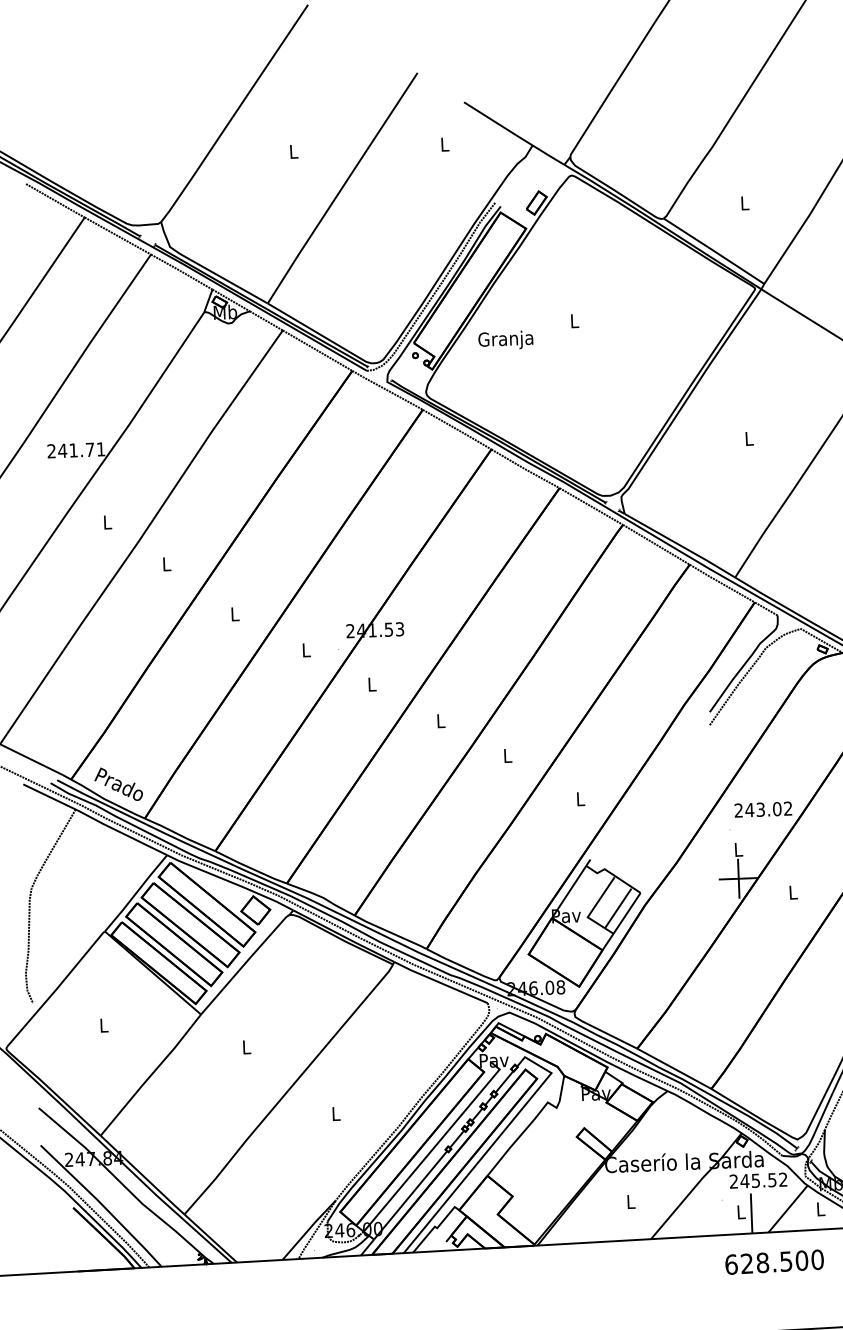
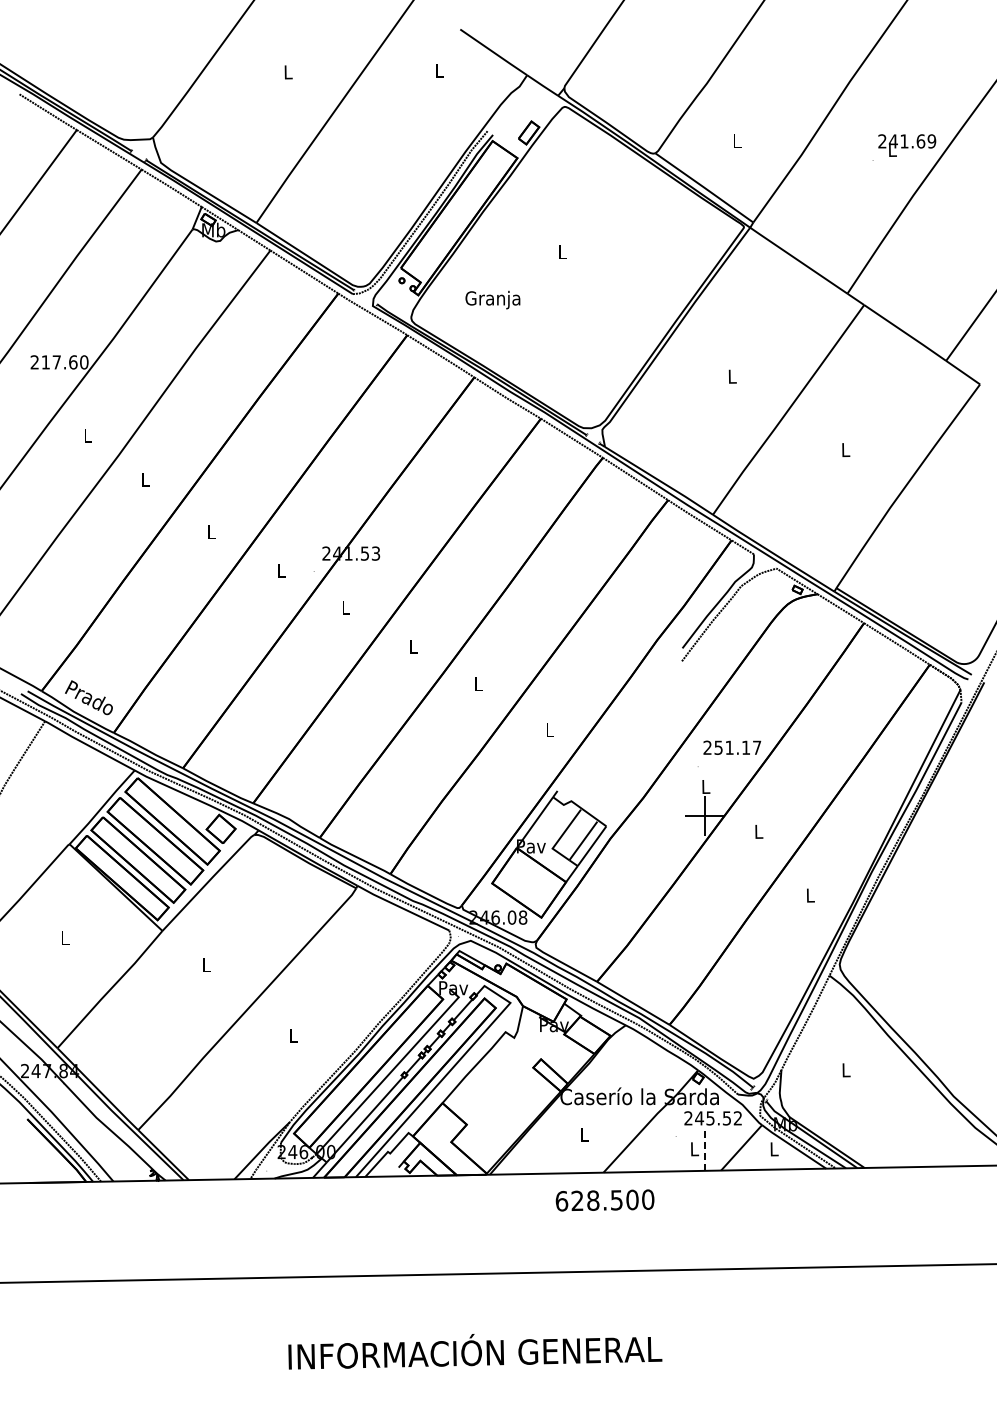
text: (505, 339) -> (492, 299), moved
text: (81, 450) -> (64, 362), 241.71 -> 217.60
text: (768, 809) -> (737, 747), 243.02 -> 251.17
line: (751, 1213) -> (704, 1150), solid -> dashed
text: (774, 1262) -> (604, 1200), moved

